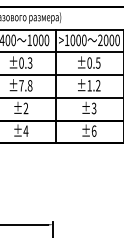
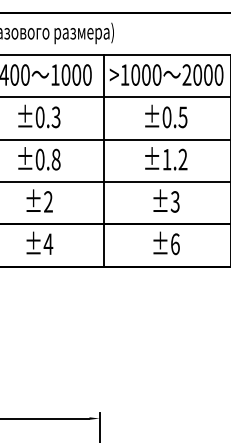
text: (21, 85) -> (40, 159), ±7.8 -> ±0.8

